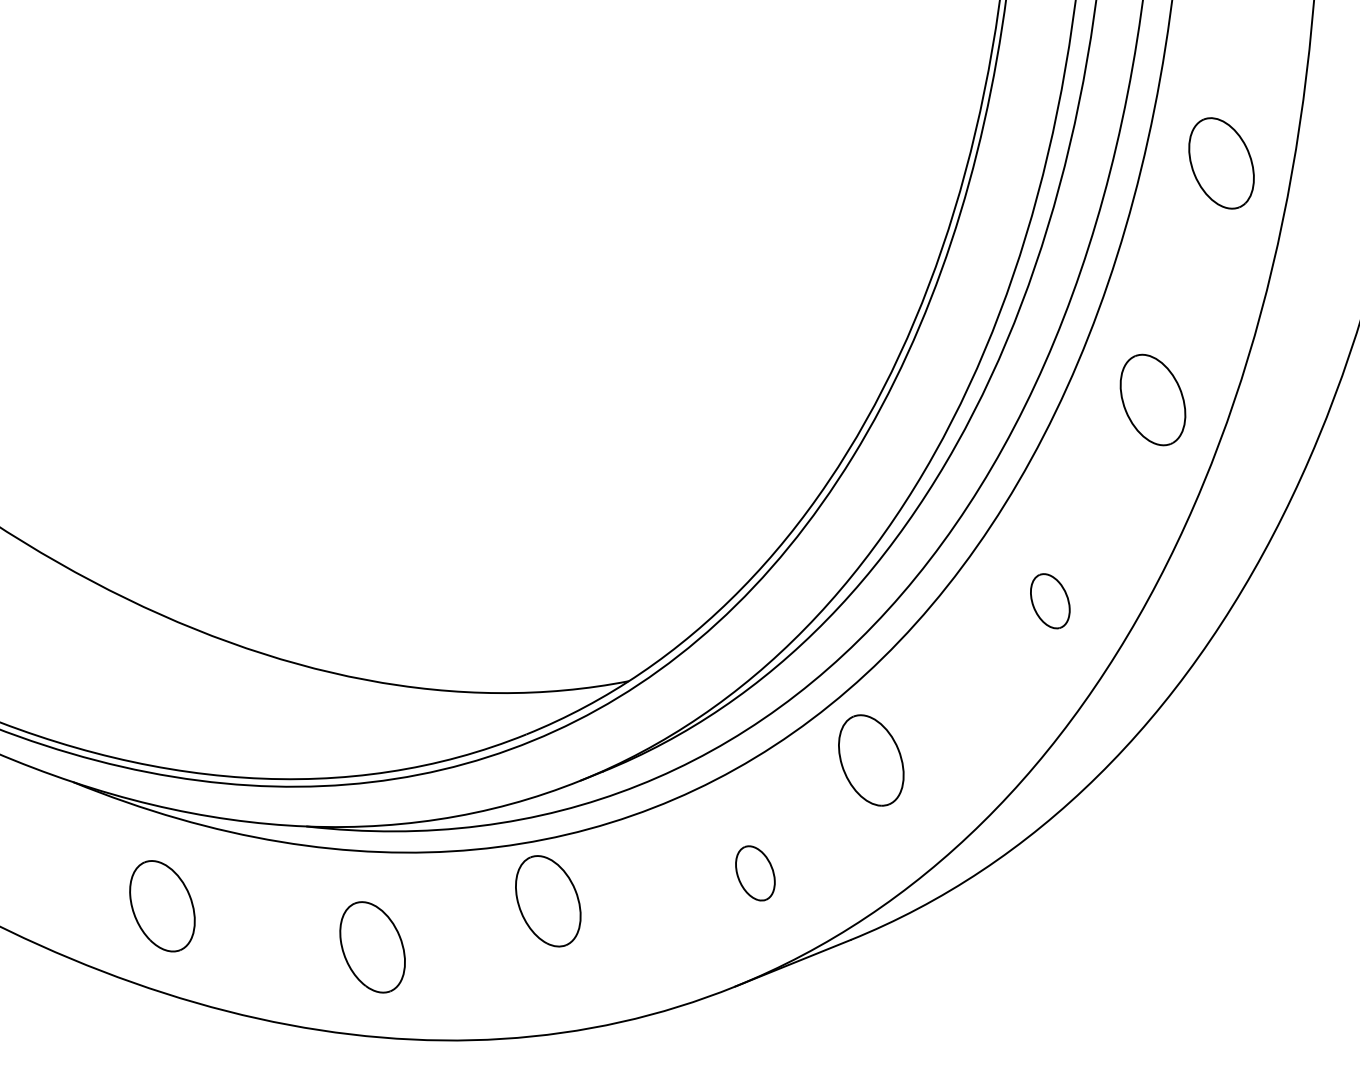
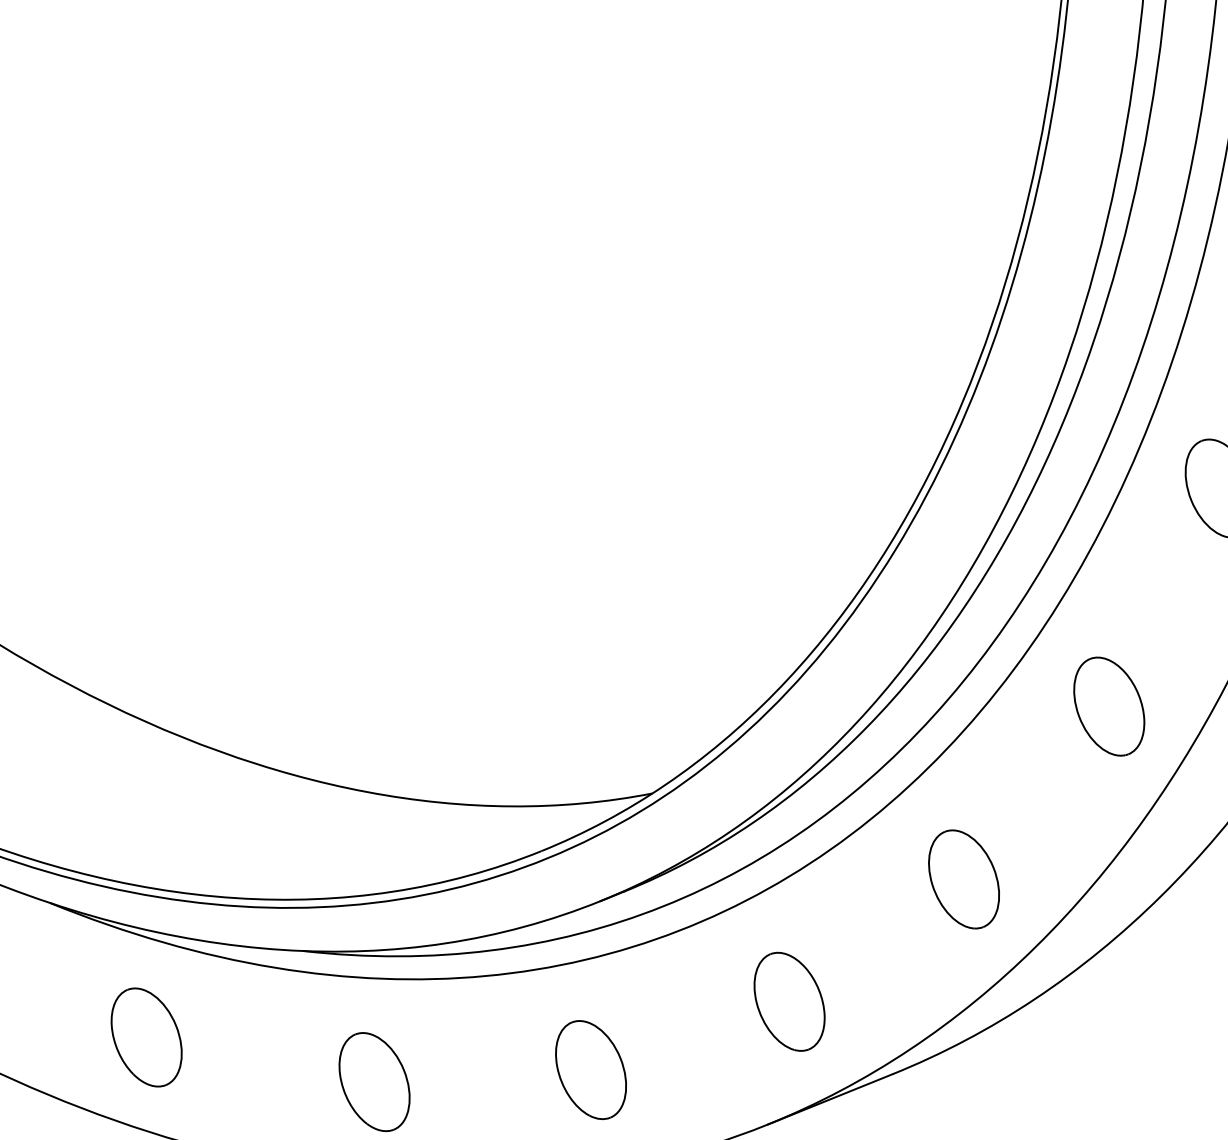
part: (1050, 601) -> (1109, 707), size x1.67
part: (871, 760) -> (964, 879), moved
part: (755, 873) -> (789, 1001), size x1.67
part: (548, 901) -> (591, 1070), moved

